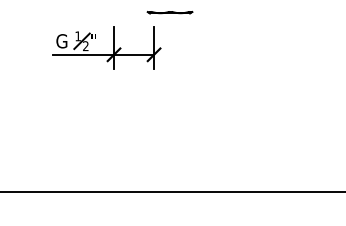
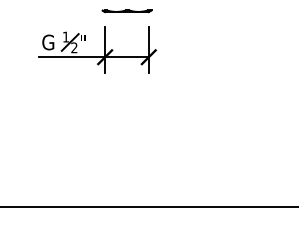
line: (169, 12) -> (126, 11), moved

